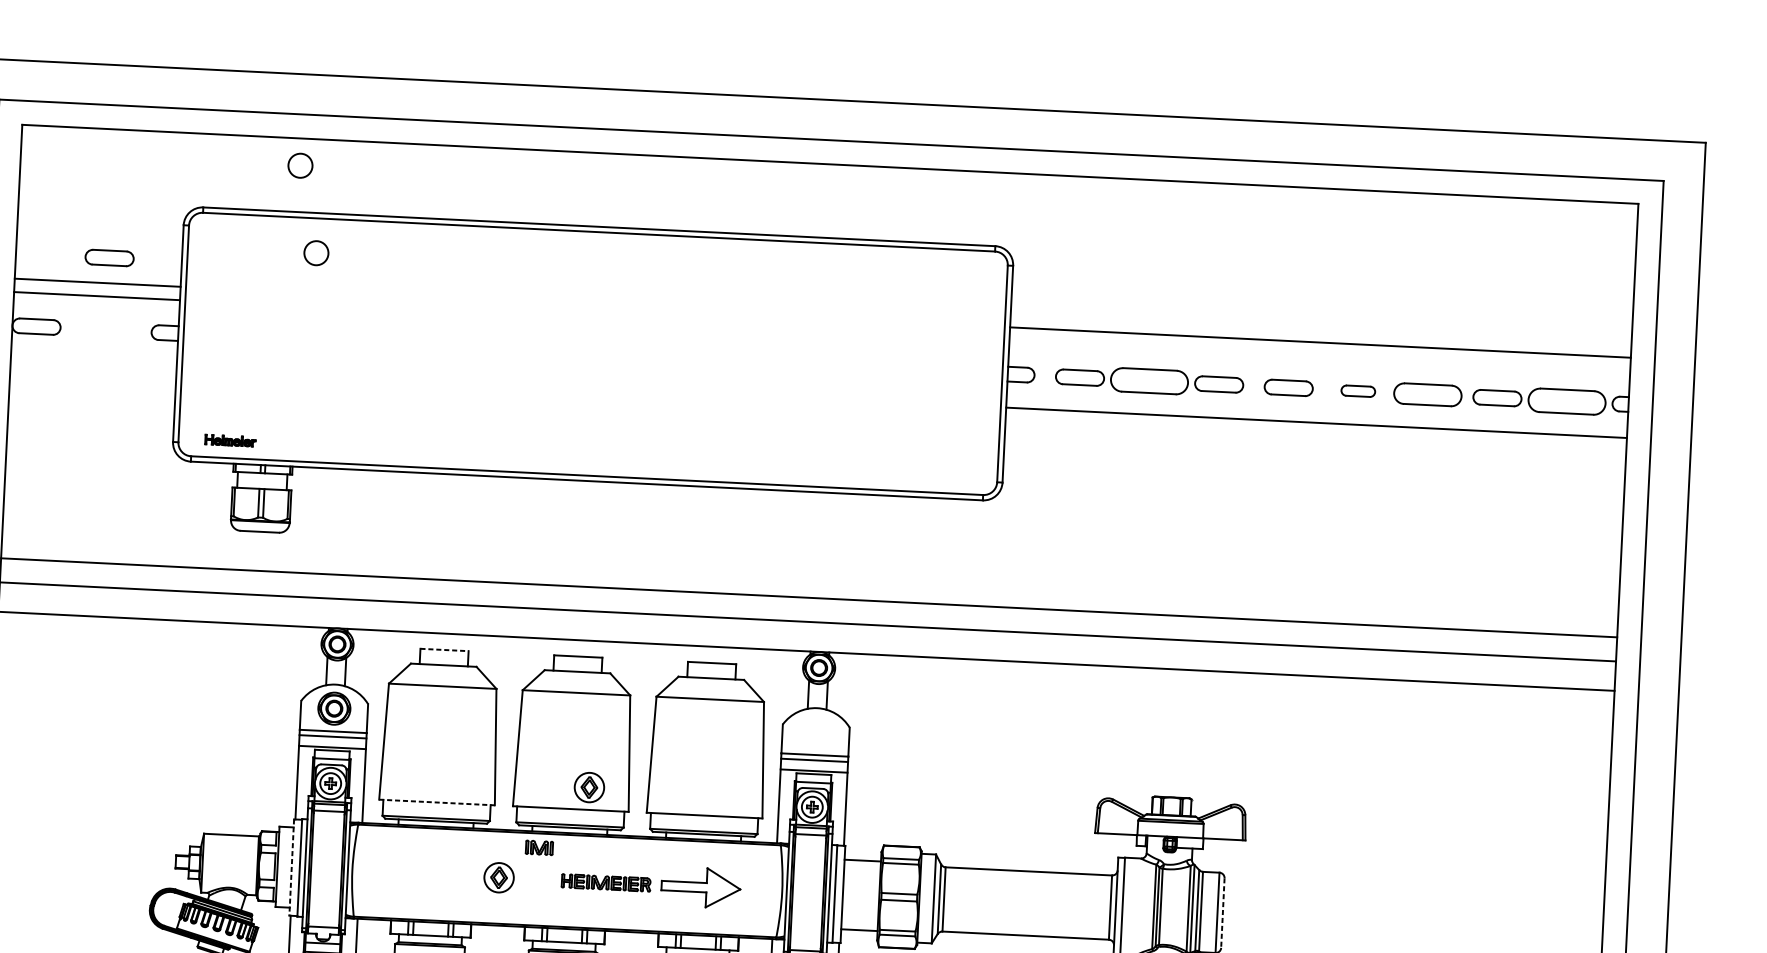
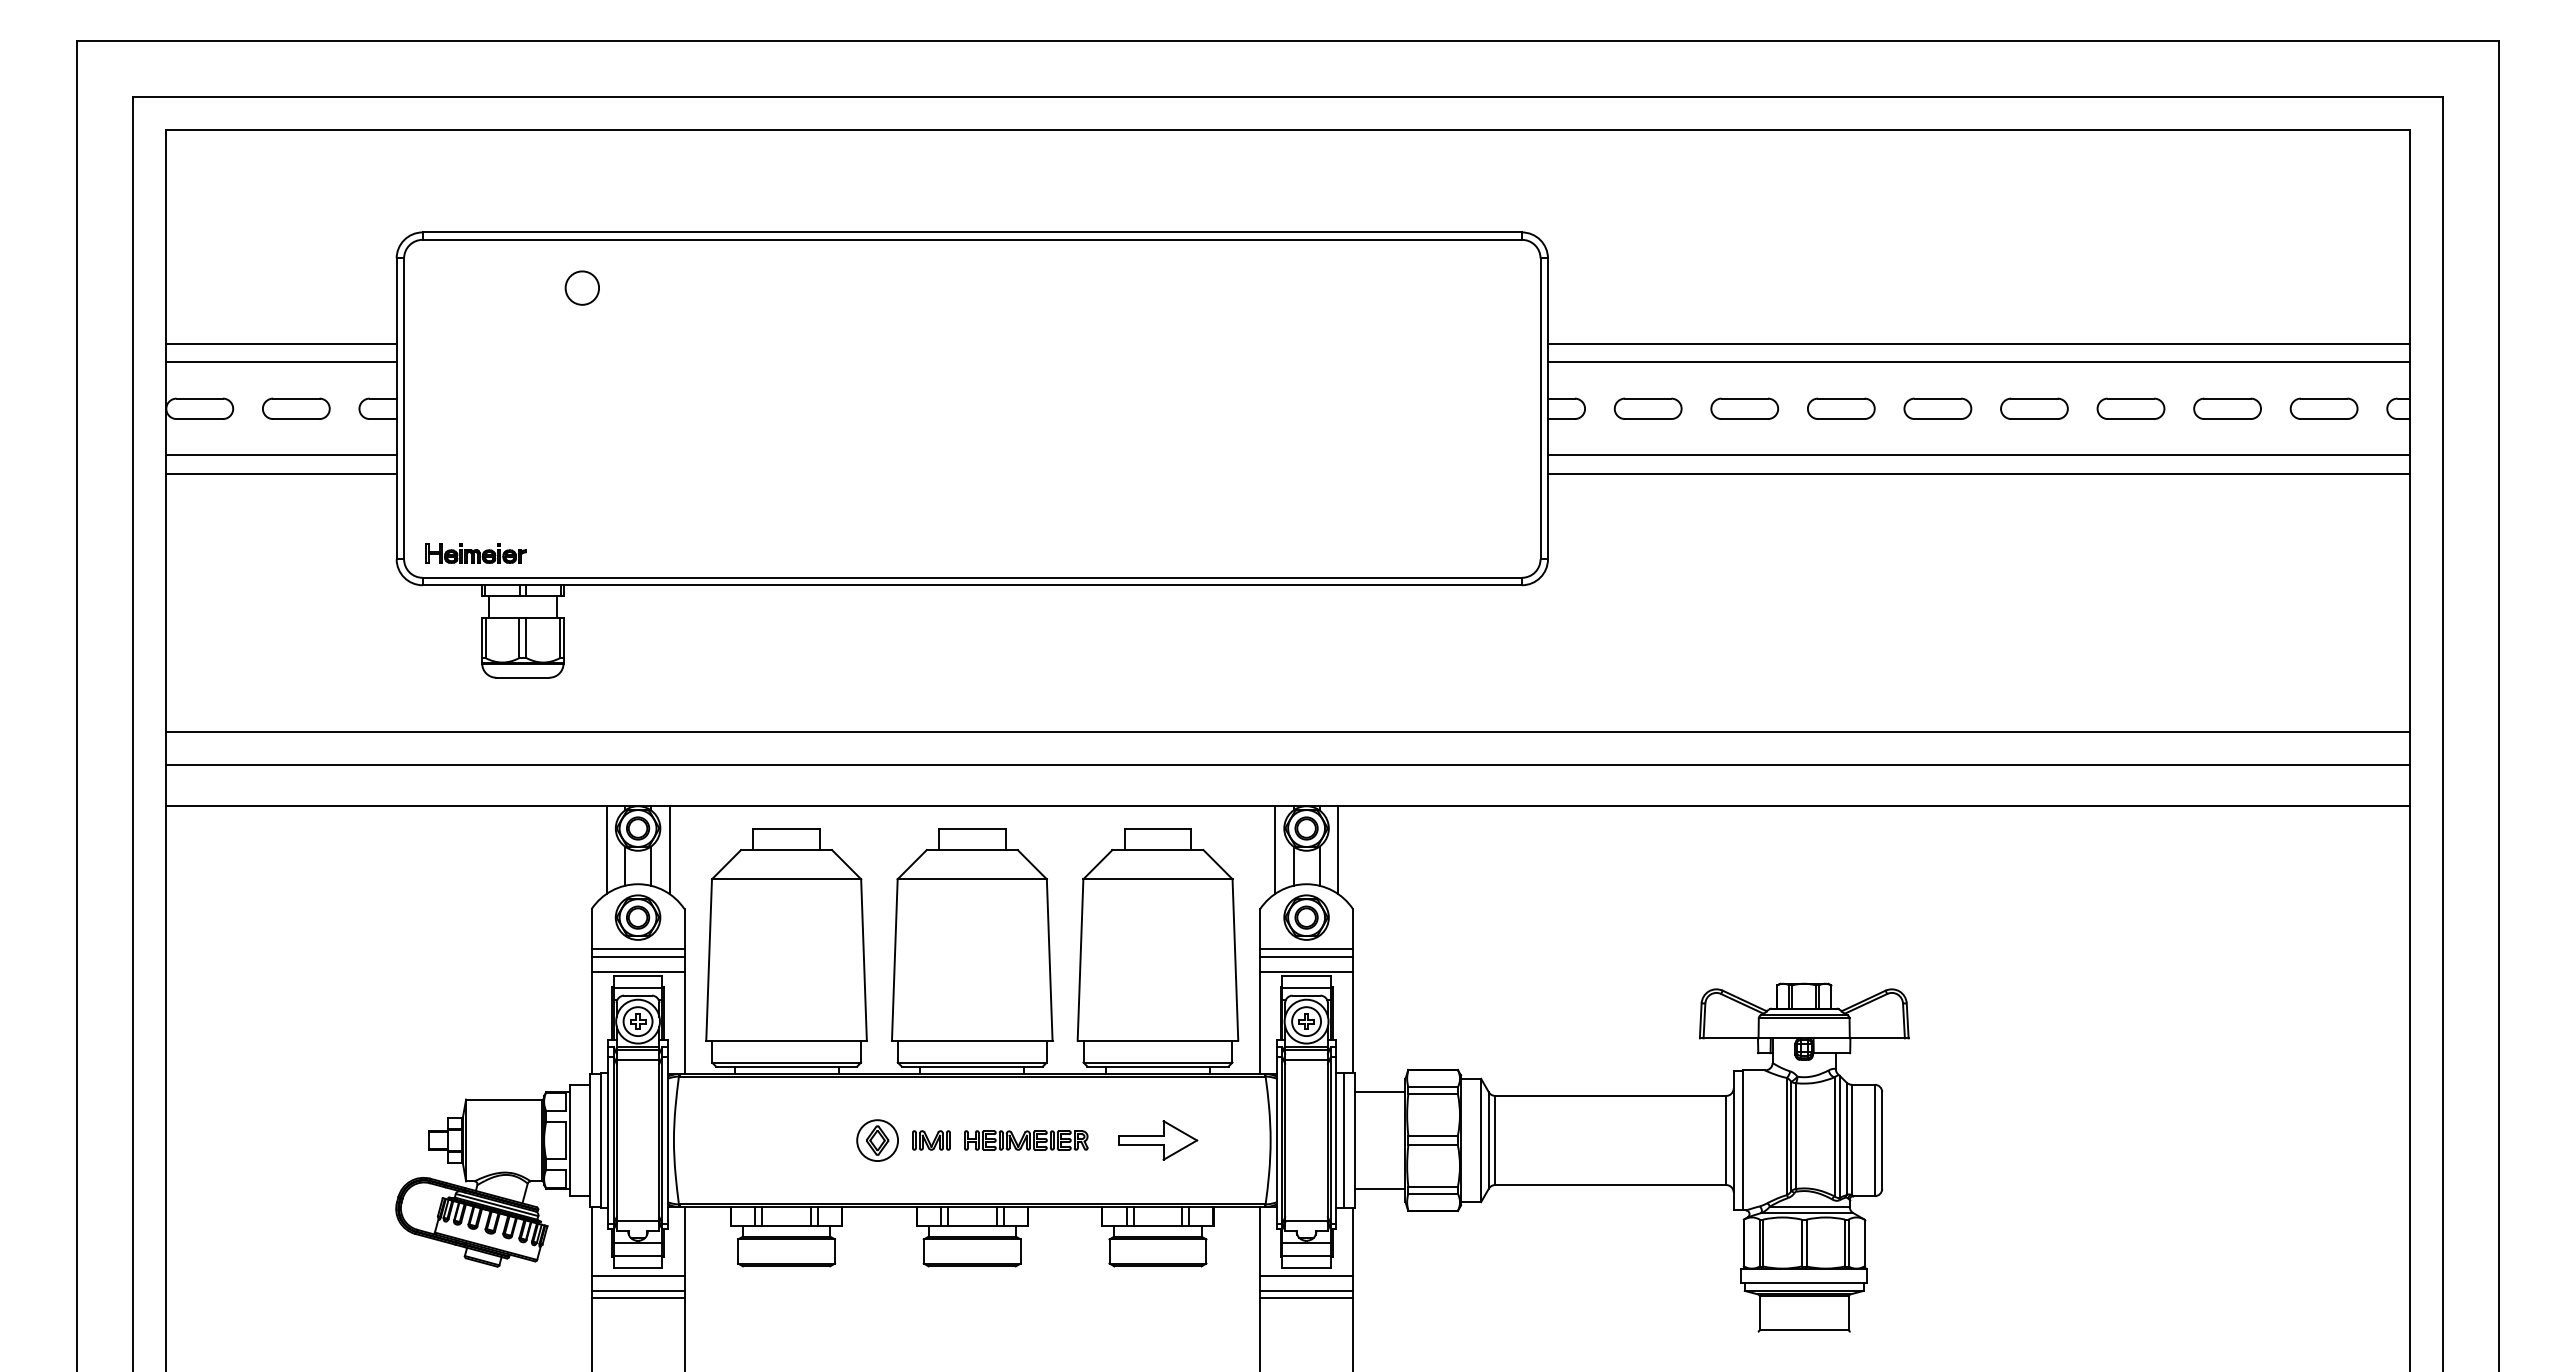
circle: (299, 165) -> (553, 167), removed
part: (109, 257) -> (296, 408), moved
line: (1319, 355) -> (1978, 362), added
line: (93, 363) -> (281, 455), added
line: (93, 376) -> (281, 473), added
part: (1149, 380) -> (1744, 408), size x0.62
part: (1358, 391) -> (2034, 408), size x1.43
part: (1427, 394) -> (2130, 408), size x0.71
part: (1566, 401) -> (2323, 408), size x0.62
line: (1315, 435) -> (1978, 473), added
part: (230, 440) -> (475, 553), size x1.43
line: (445, 649) -> (787, 828), dashed -> solid
line: (313, 659) -> (606, 850), added
line: (359, 661) -> (669, 850), added
line: (795, 682) -> (1275, 850), added
line: (841, 685) -> (1338, 850), added
part: (815, 732) -> (1306, 917), added
part: (589, 787) -> (996, 1009), removed
line: (437, 802) -> (787, 1040), dashed -> solid
part: (539, 847) -> (931, 1140), moved
line: (291, 867) -> (589, 1140), dashed -> solid
part: (701, 887) -> (1158, 1140), size x0.71
line: (1223, 913) -> (1882, 1140), dashed -> solid

